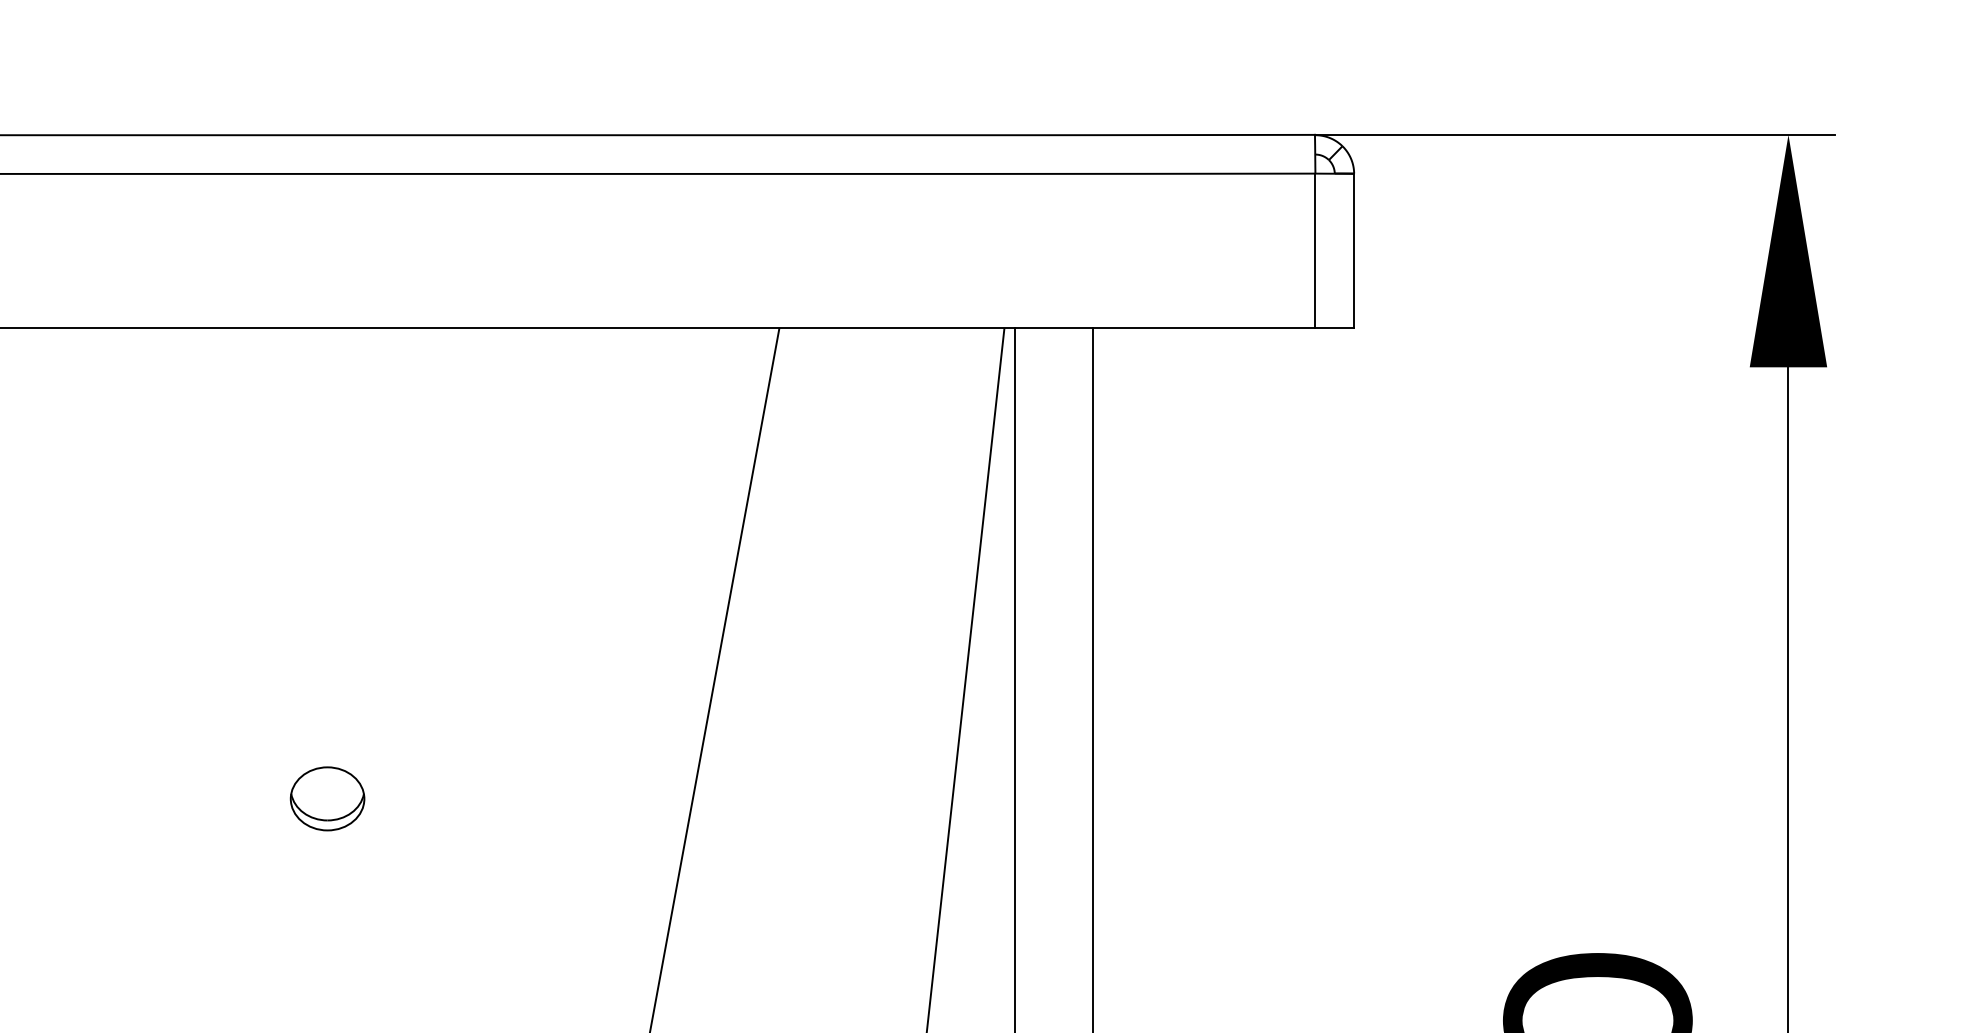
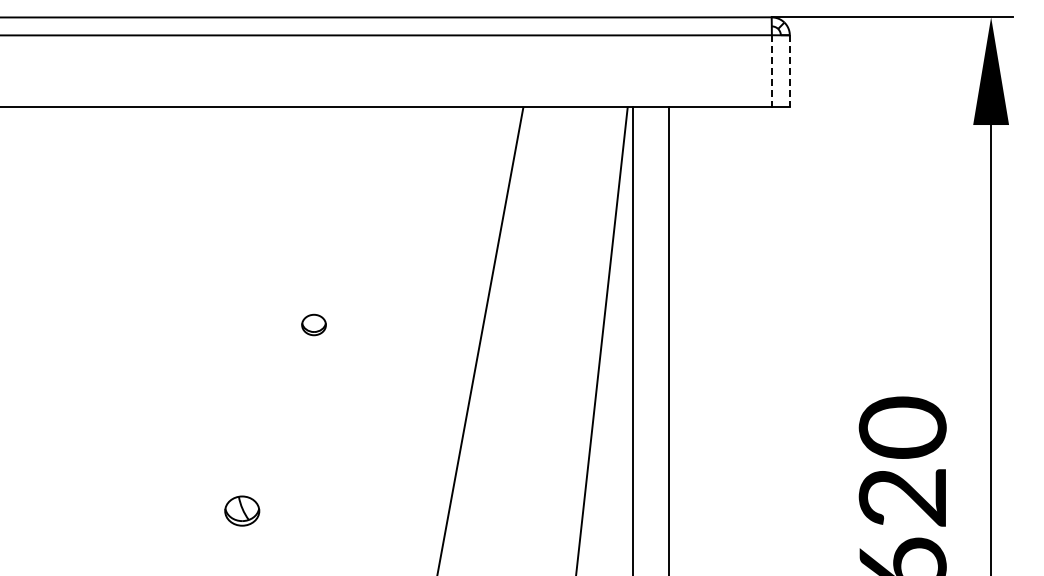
line: (1314, 251) -> (771, 71), solid -> dashed
line: (1353, 251) -> (789, 71), solid -> dashed
part: (326, 797) -> (313, 324), size x0.7

